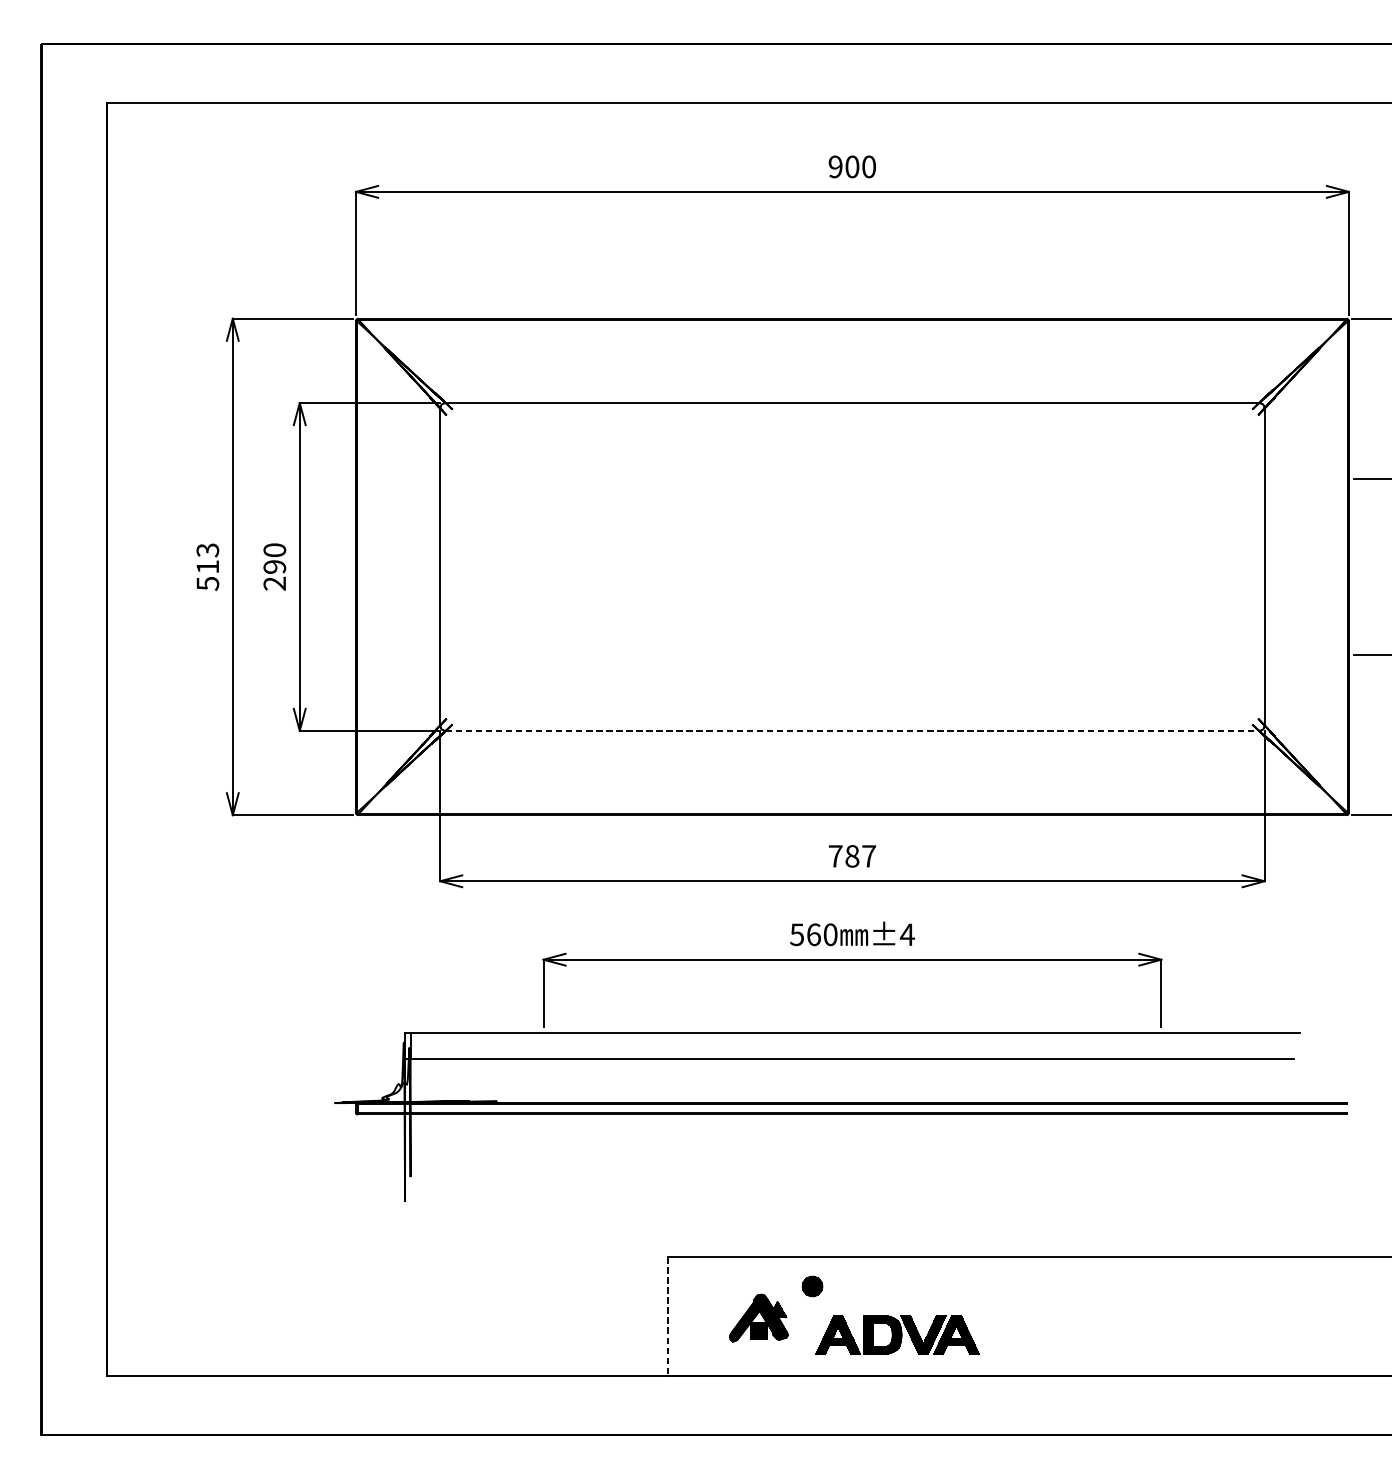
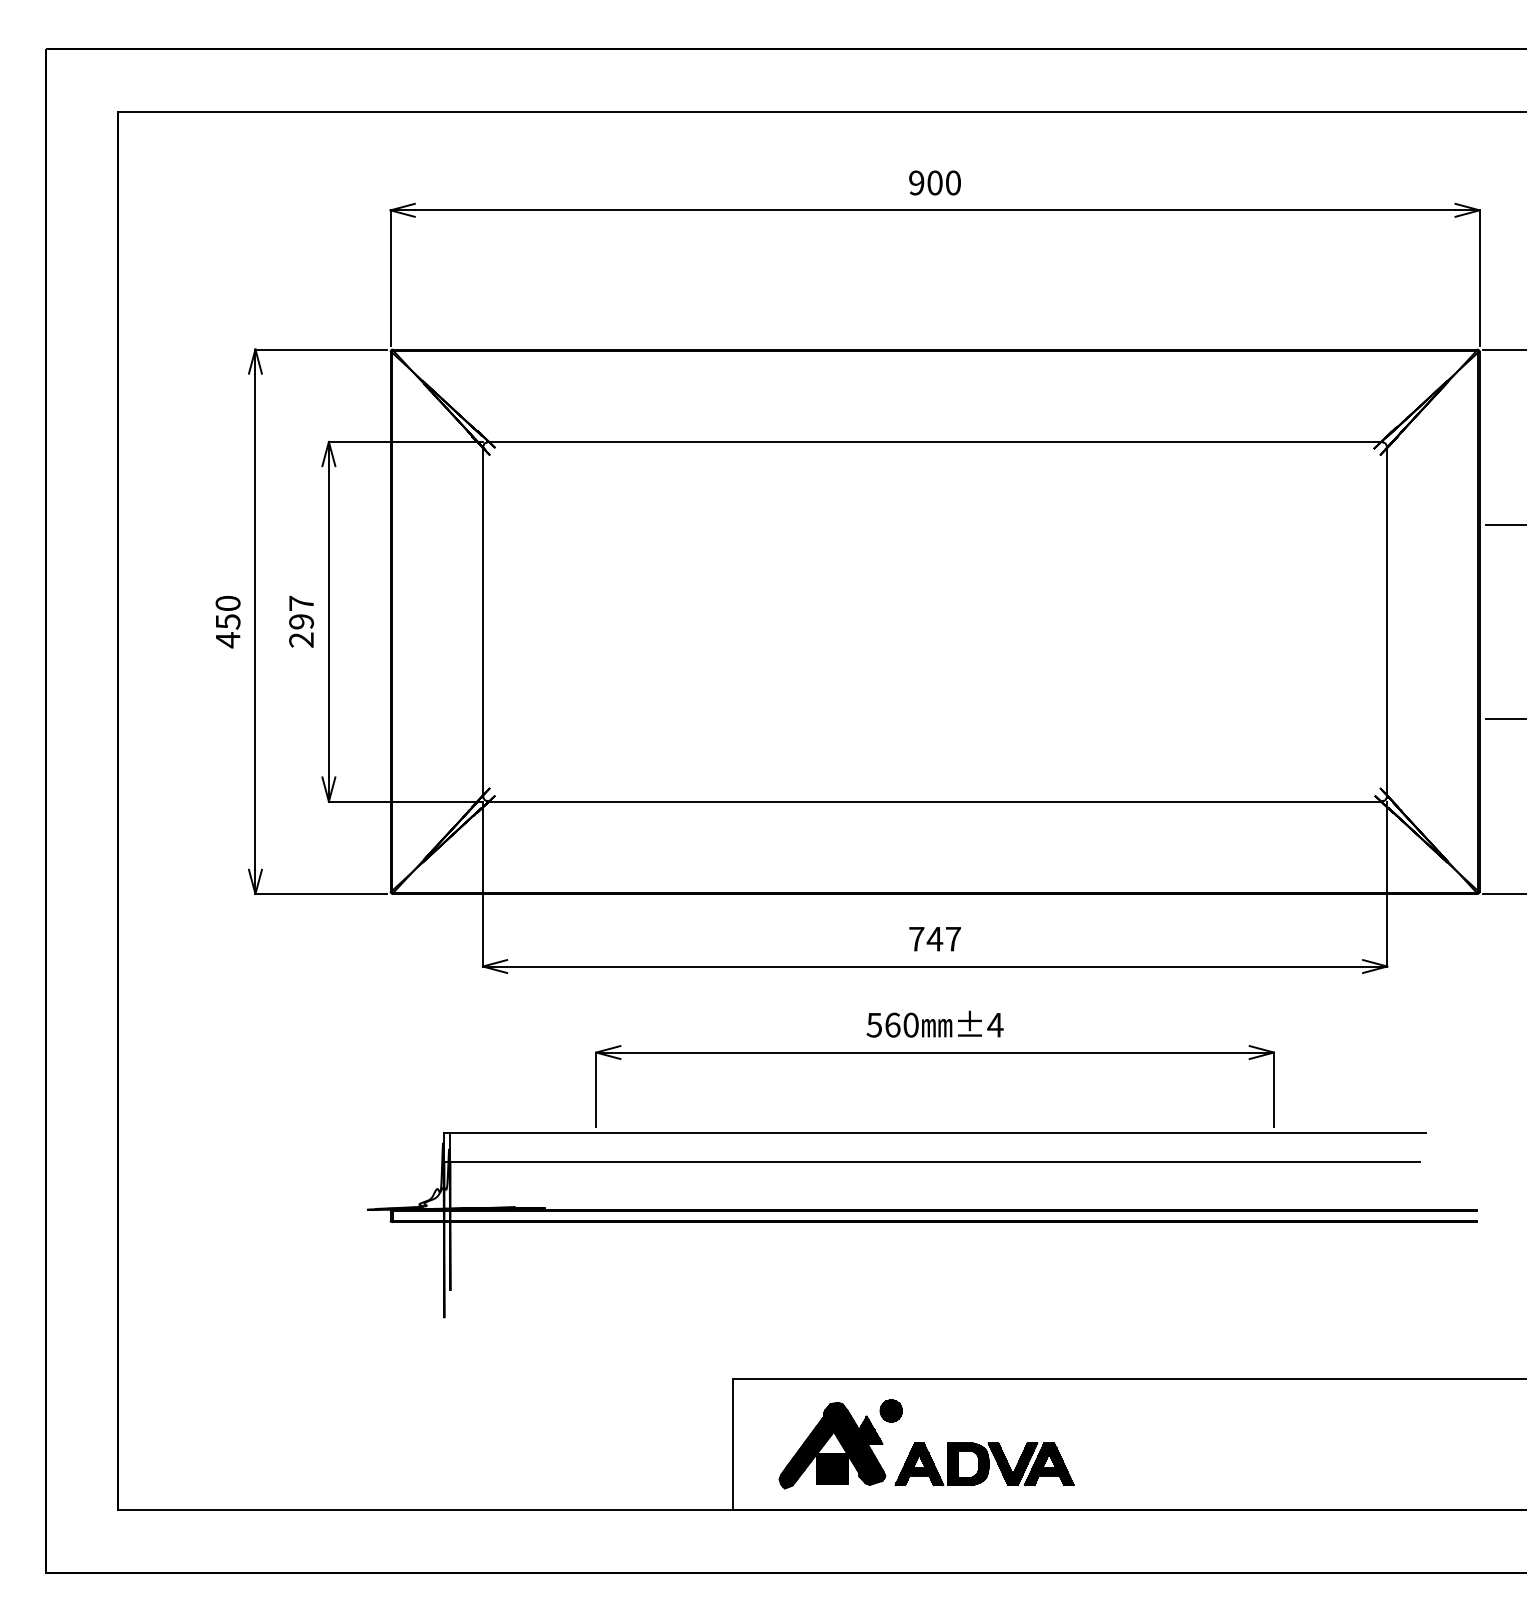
text: (274, 549) -> (301, 602), 290 -> 297
text: (207, 567) -> (227, 622), 513 -> 450
line: (852, 730) -> (935, 801), dashed -> solid
text: (851, 855) -> (934, 938), 787 -> 747
line: (667, 1317) -> (732, 1444), dashed -> solid
part: (758, 1317) -> (832, 1445), size x1.67

